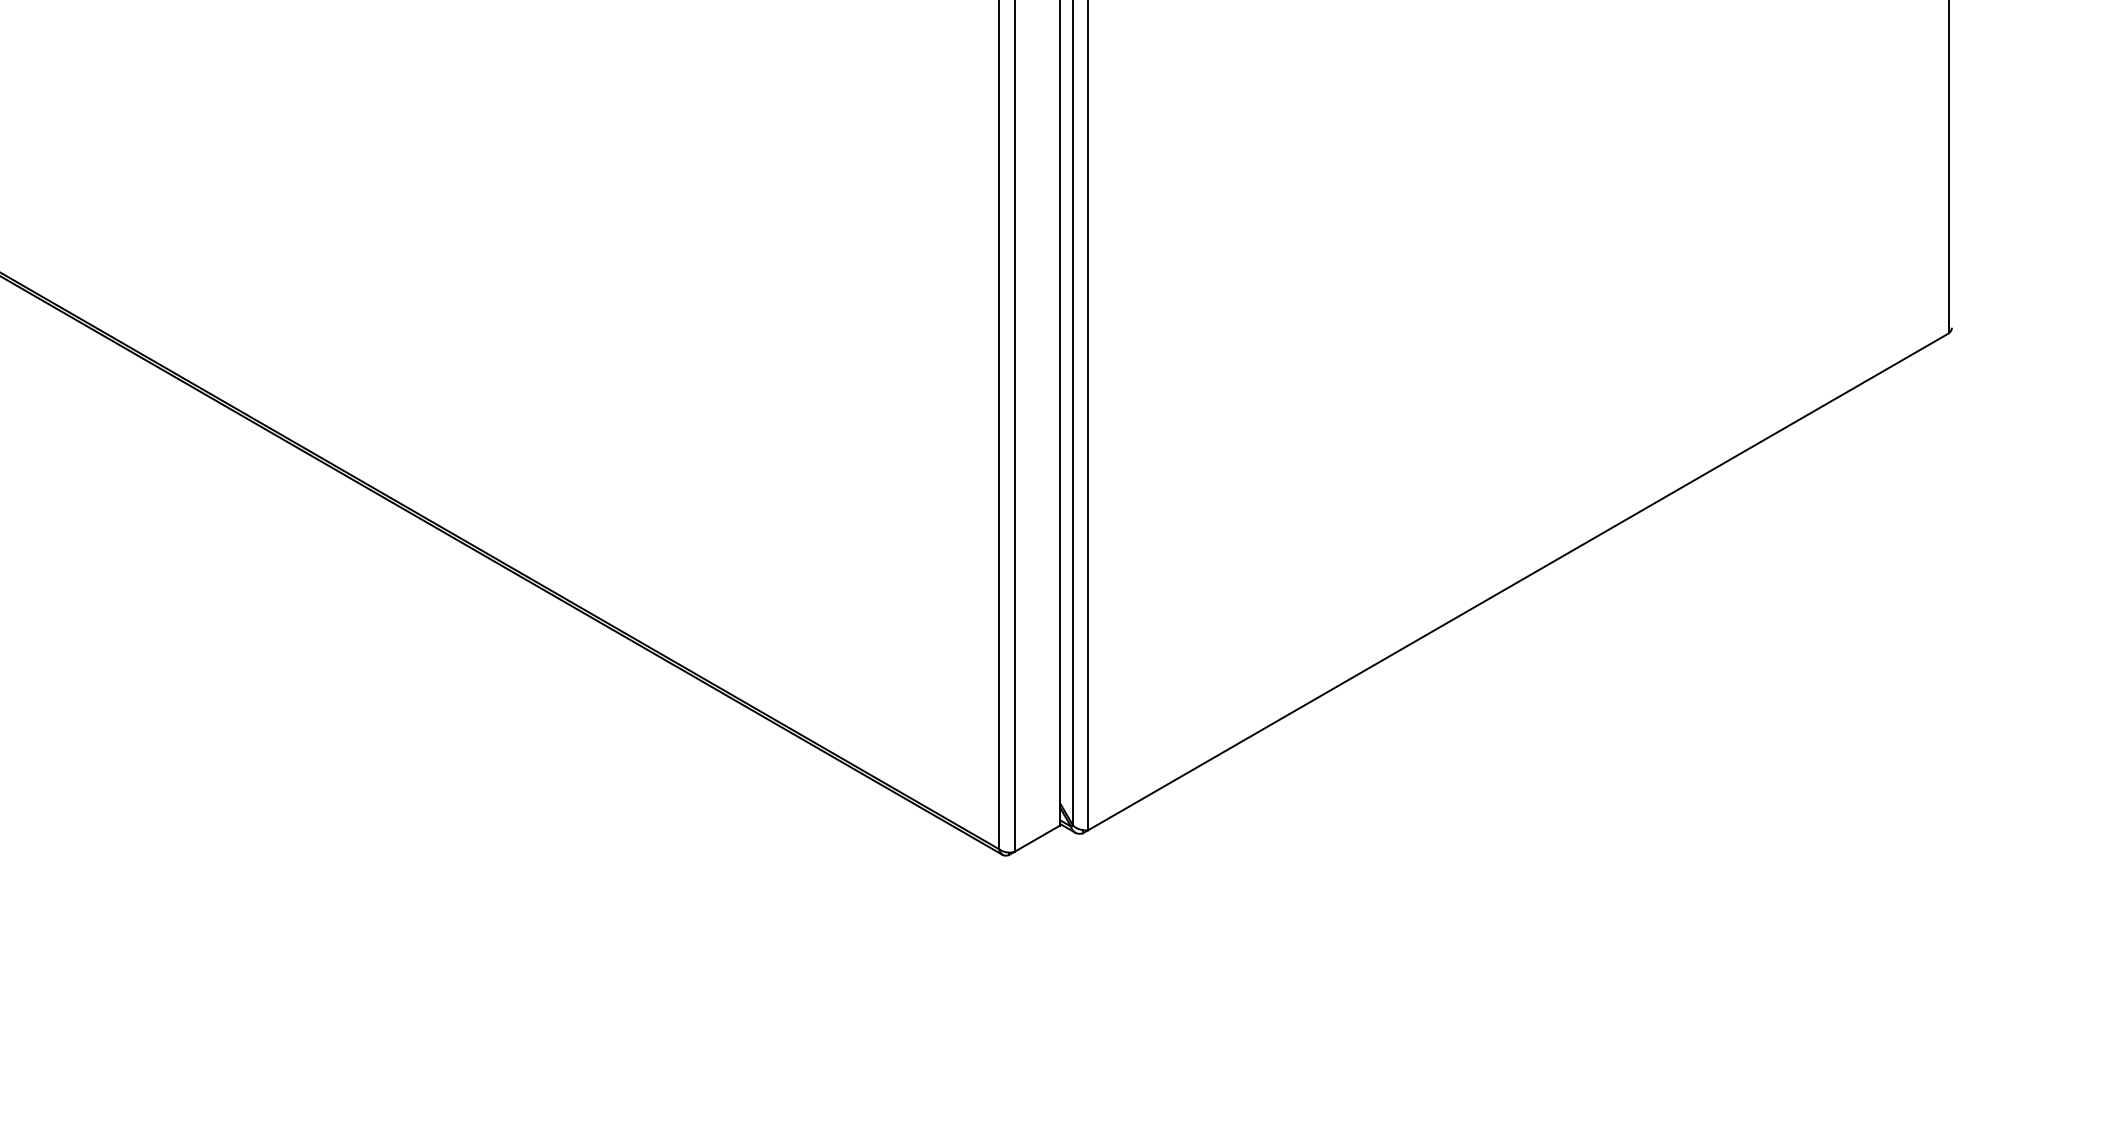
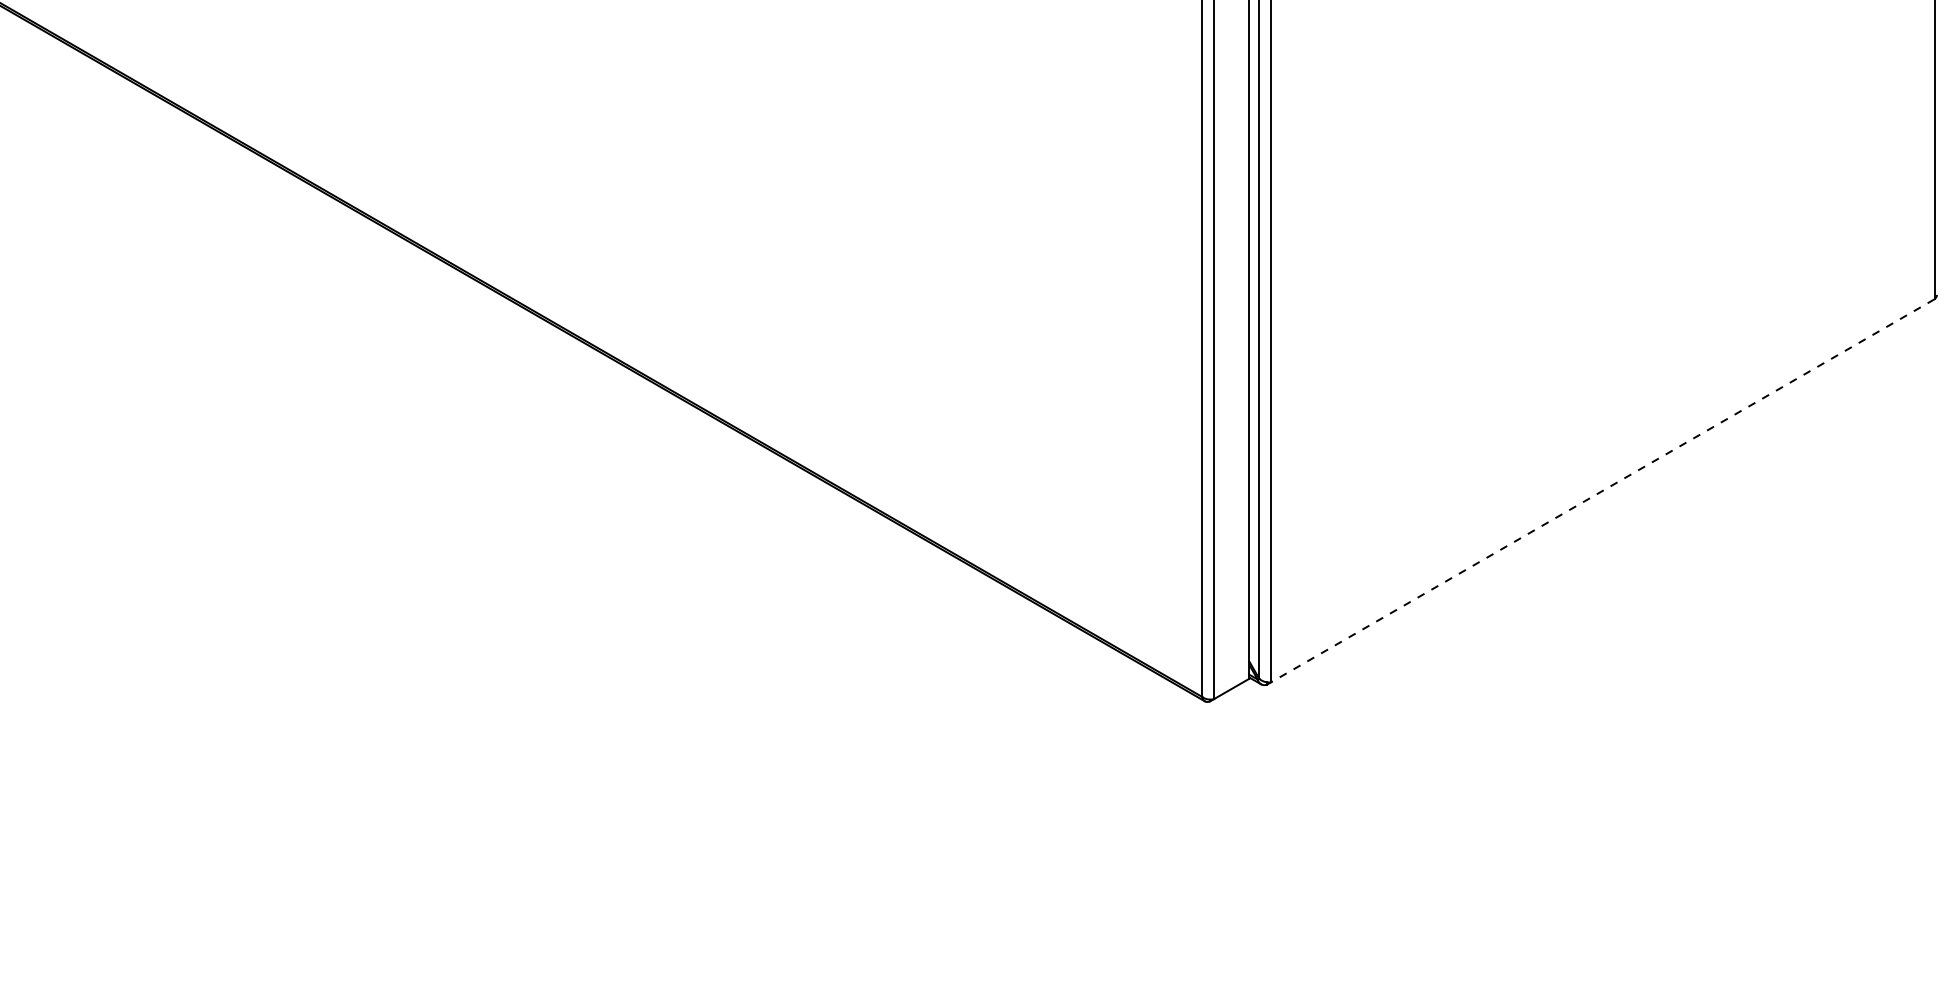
line: (1518, 582) -> (1602, 491), solid -> dashed

